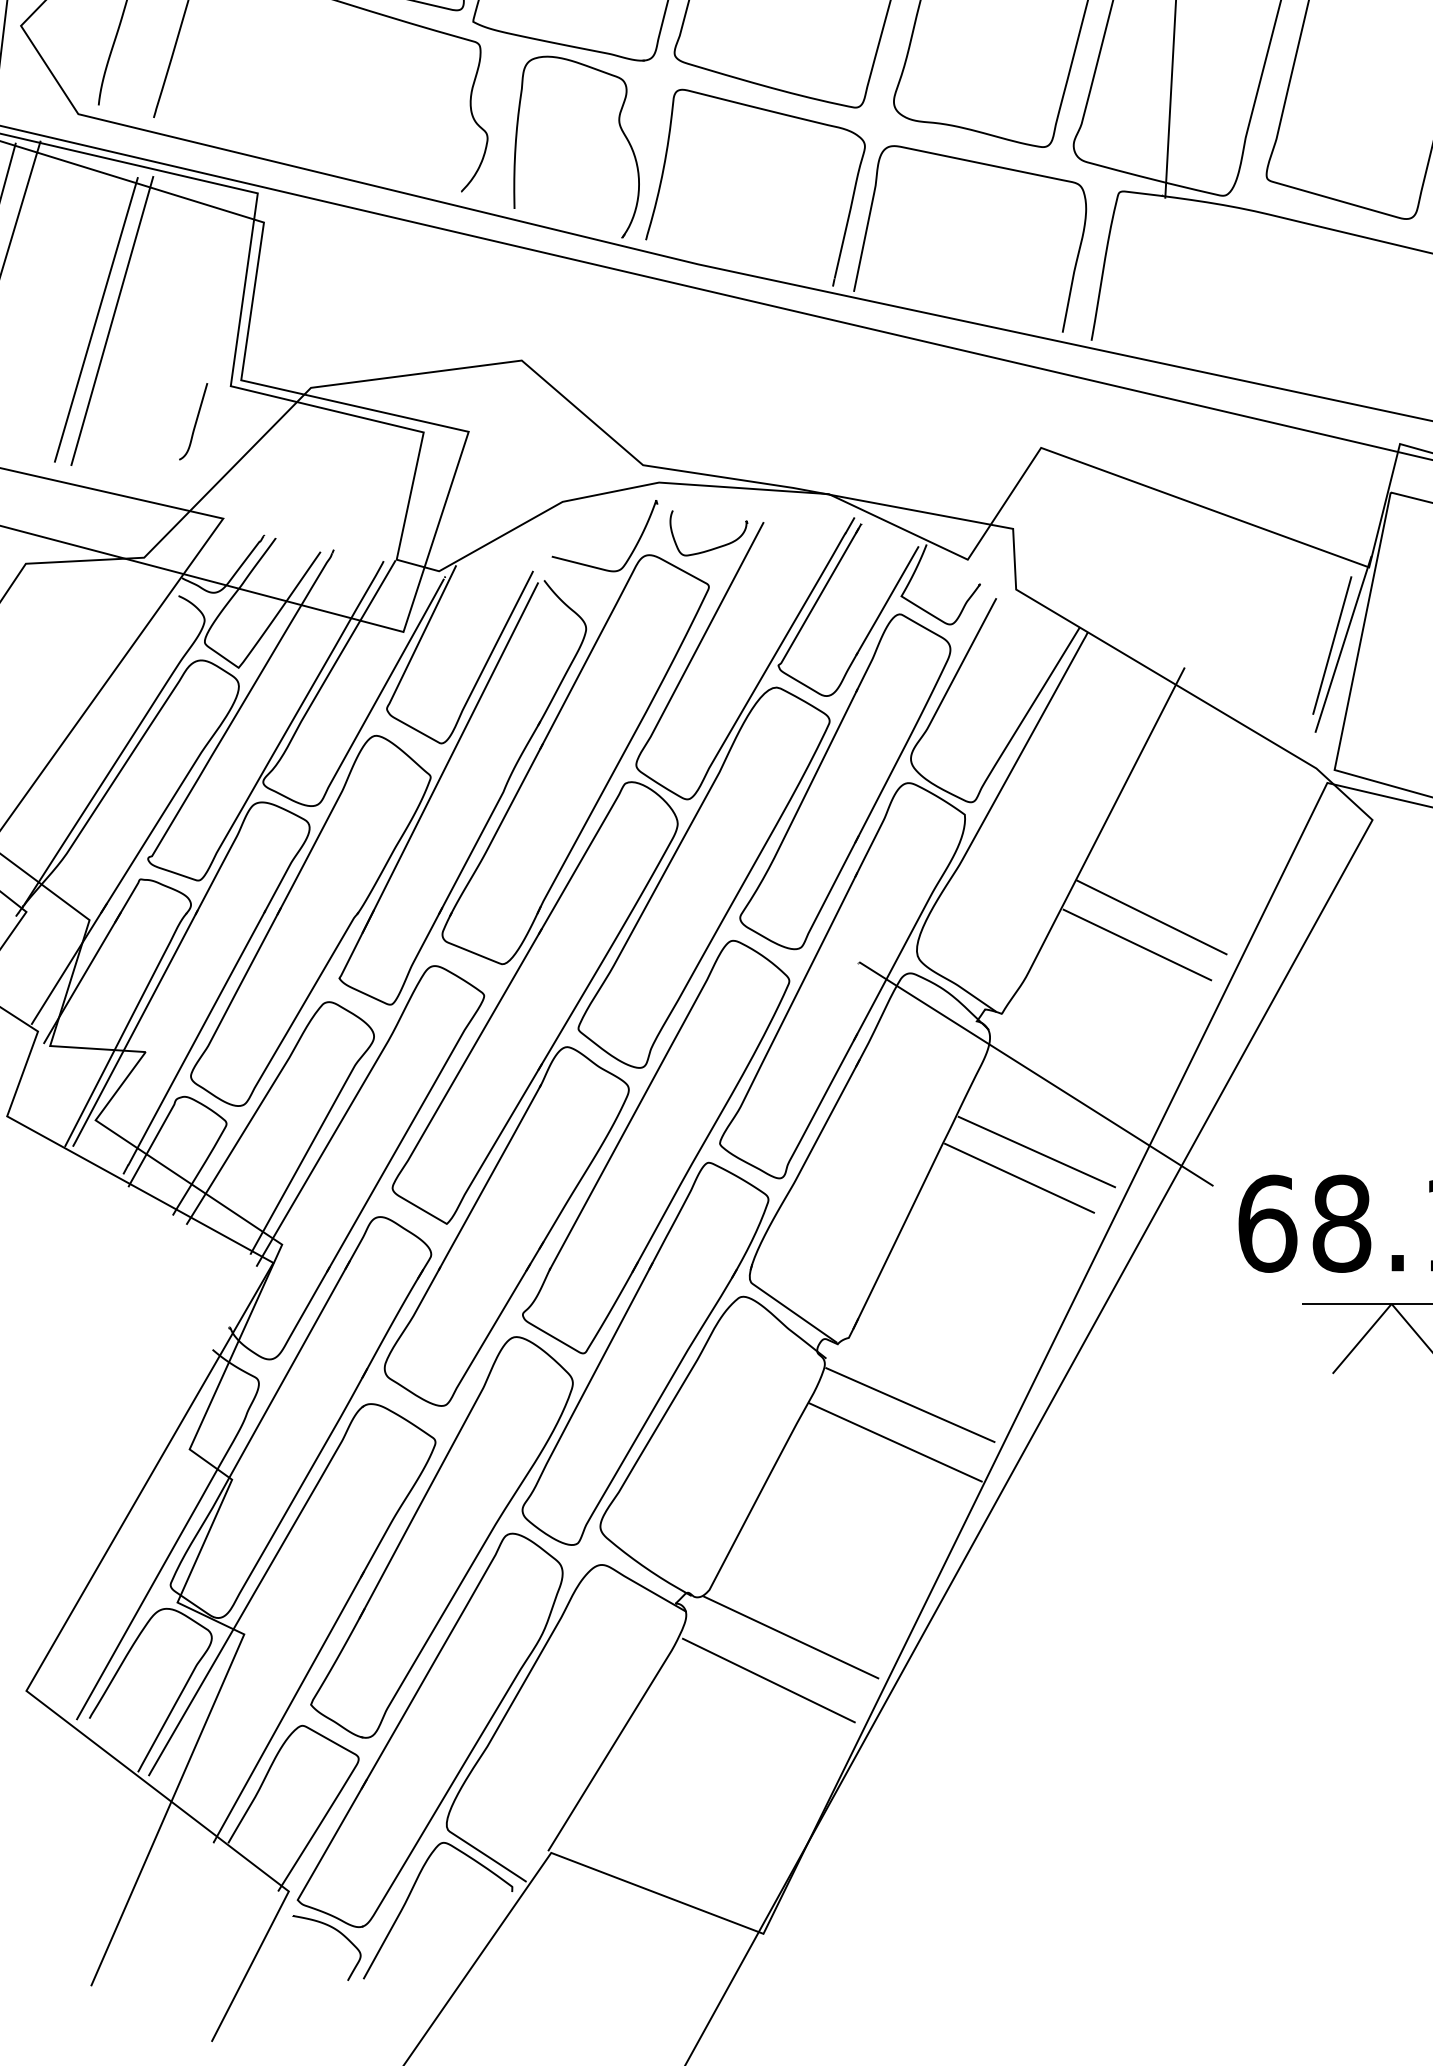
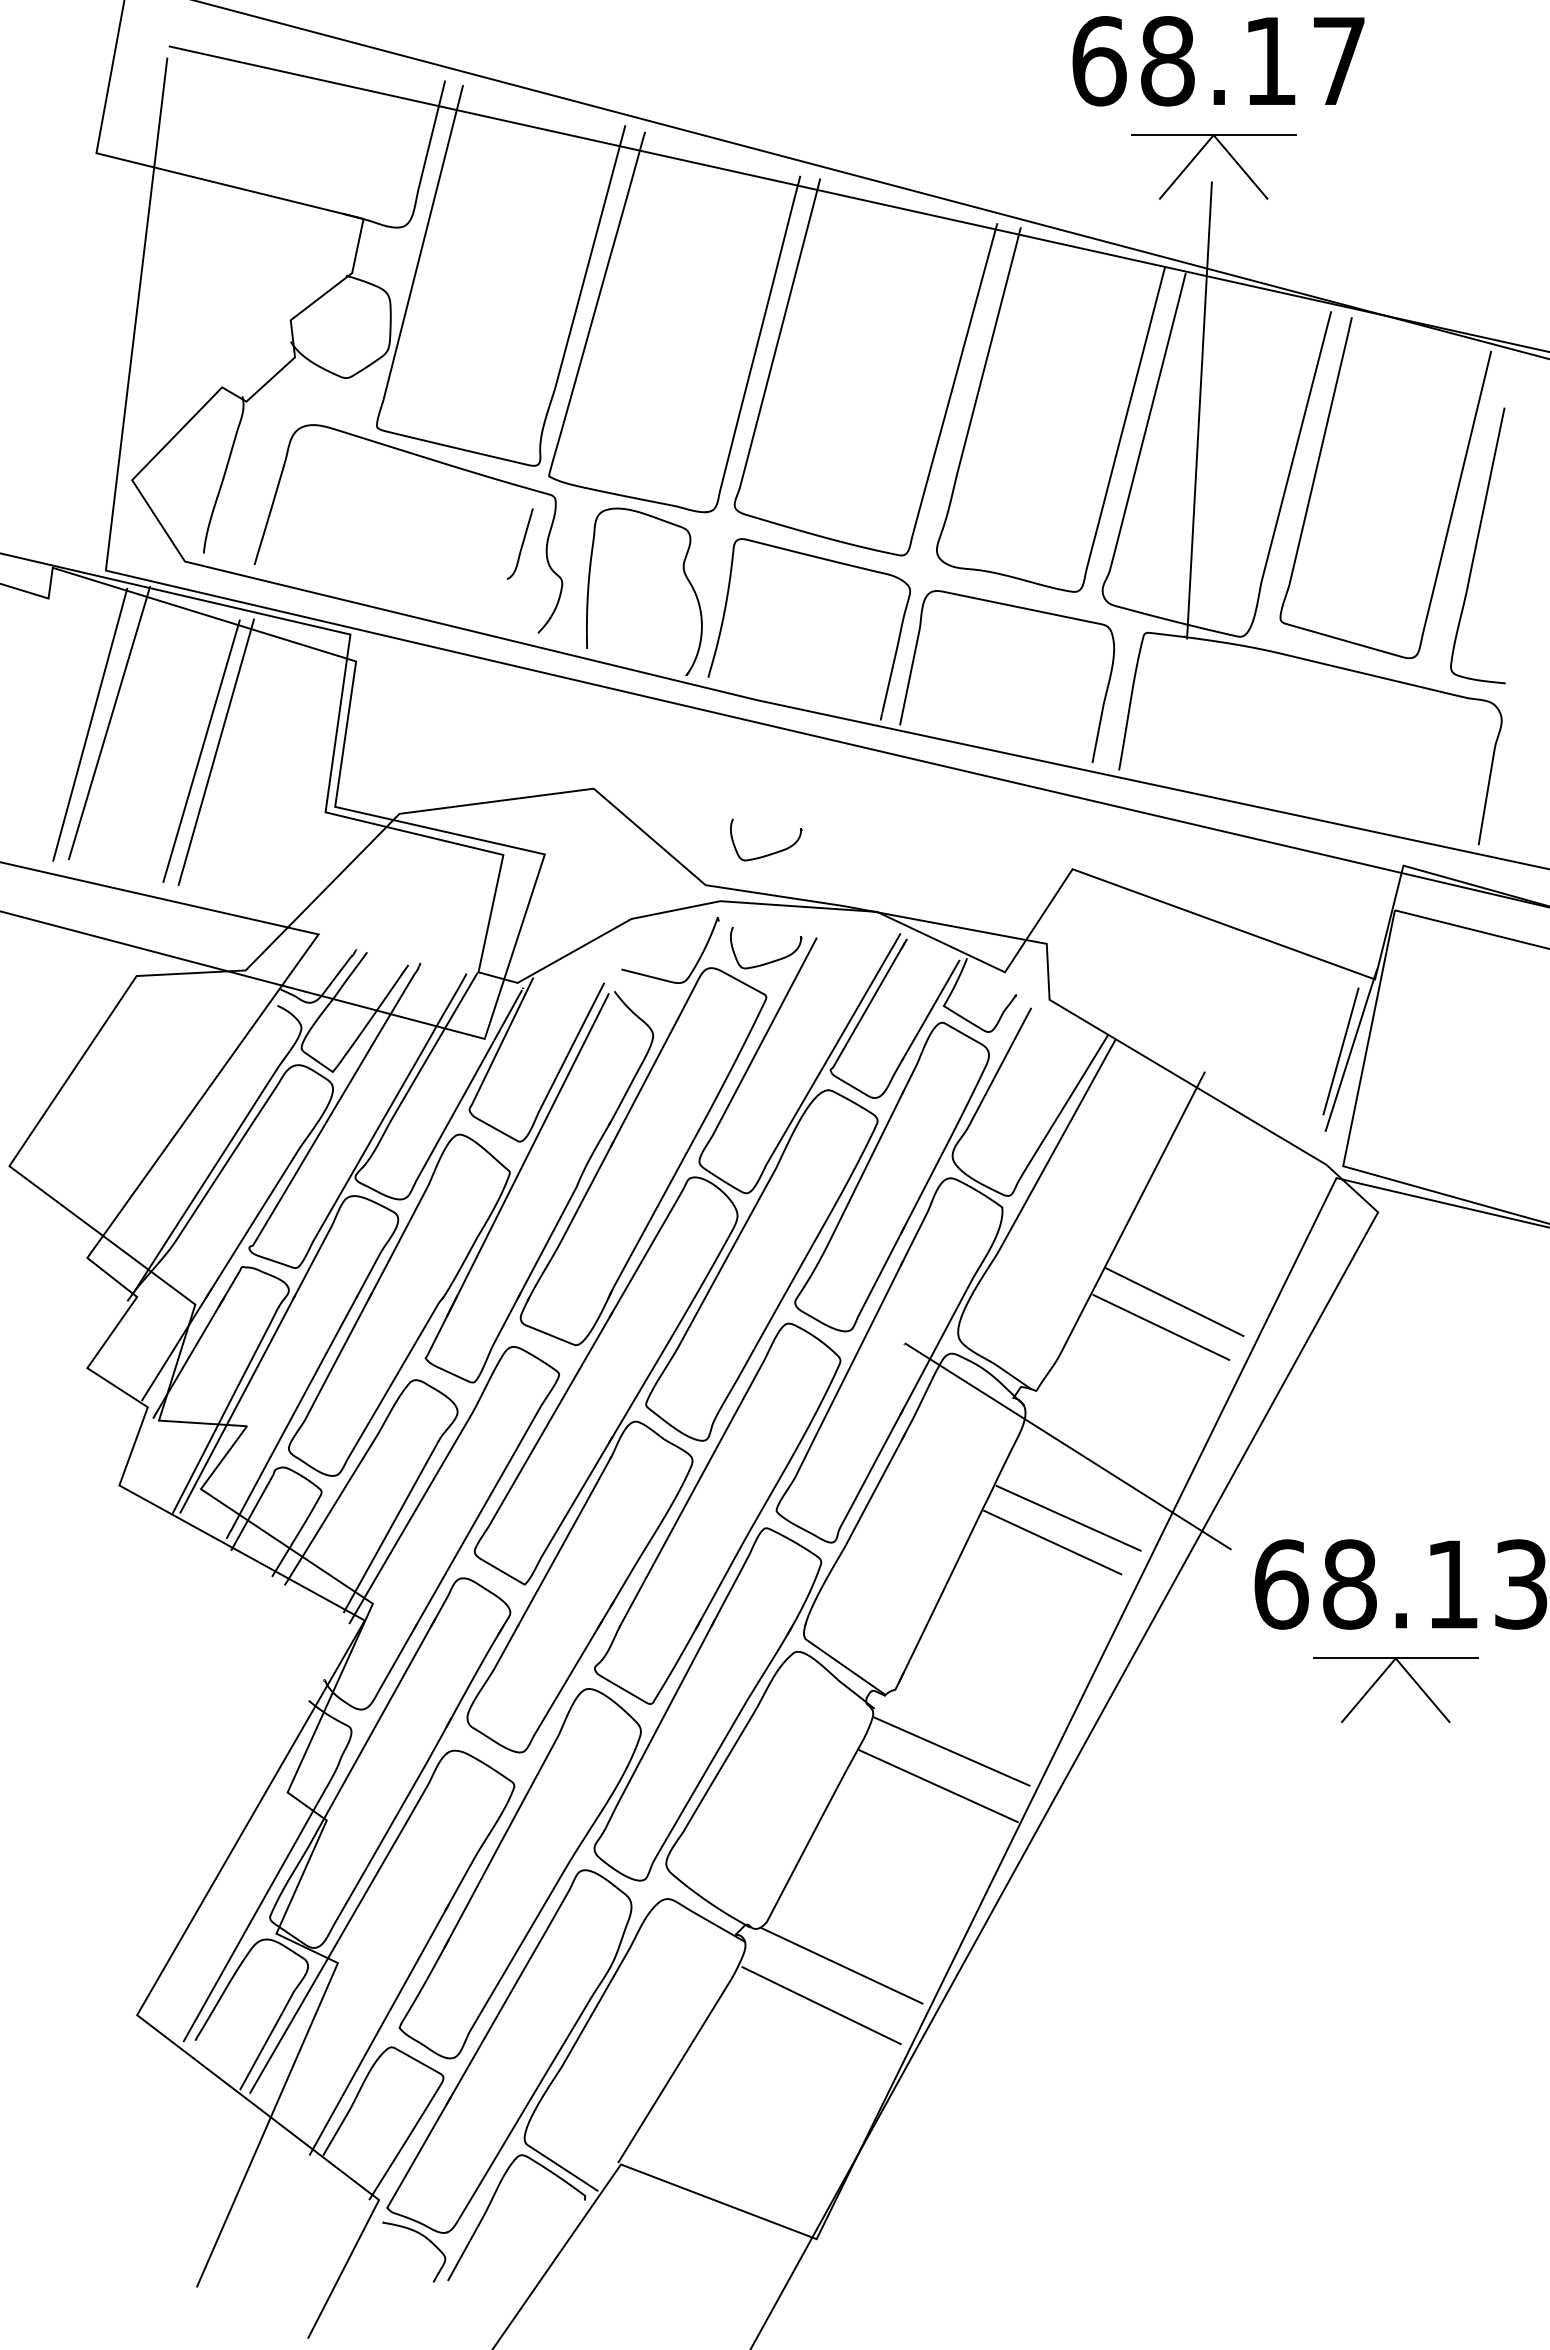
curve: (194, 422) -> (521, 544), moved
curve: (715, 429) -> (772, 852), added

